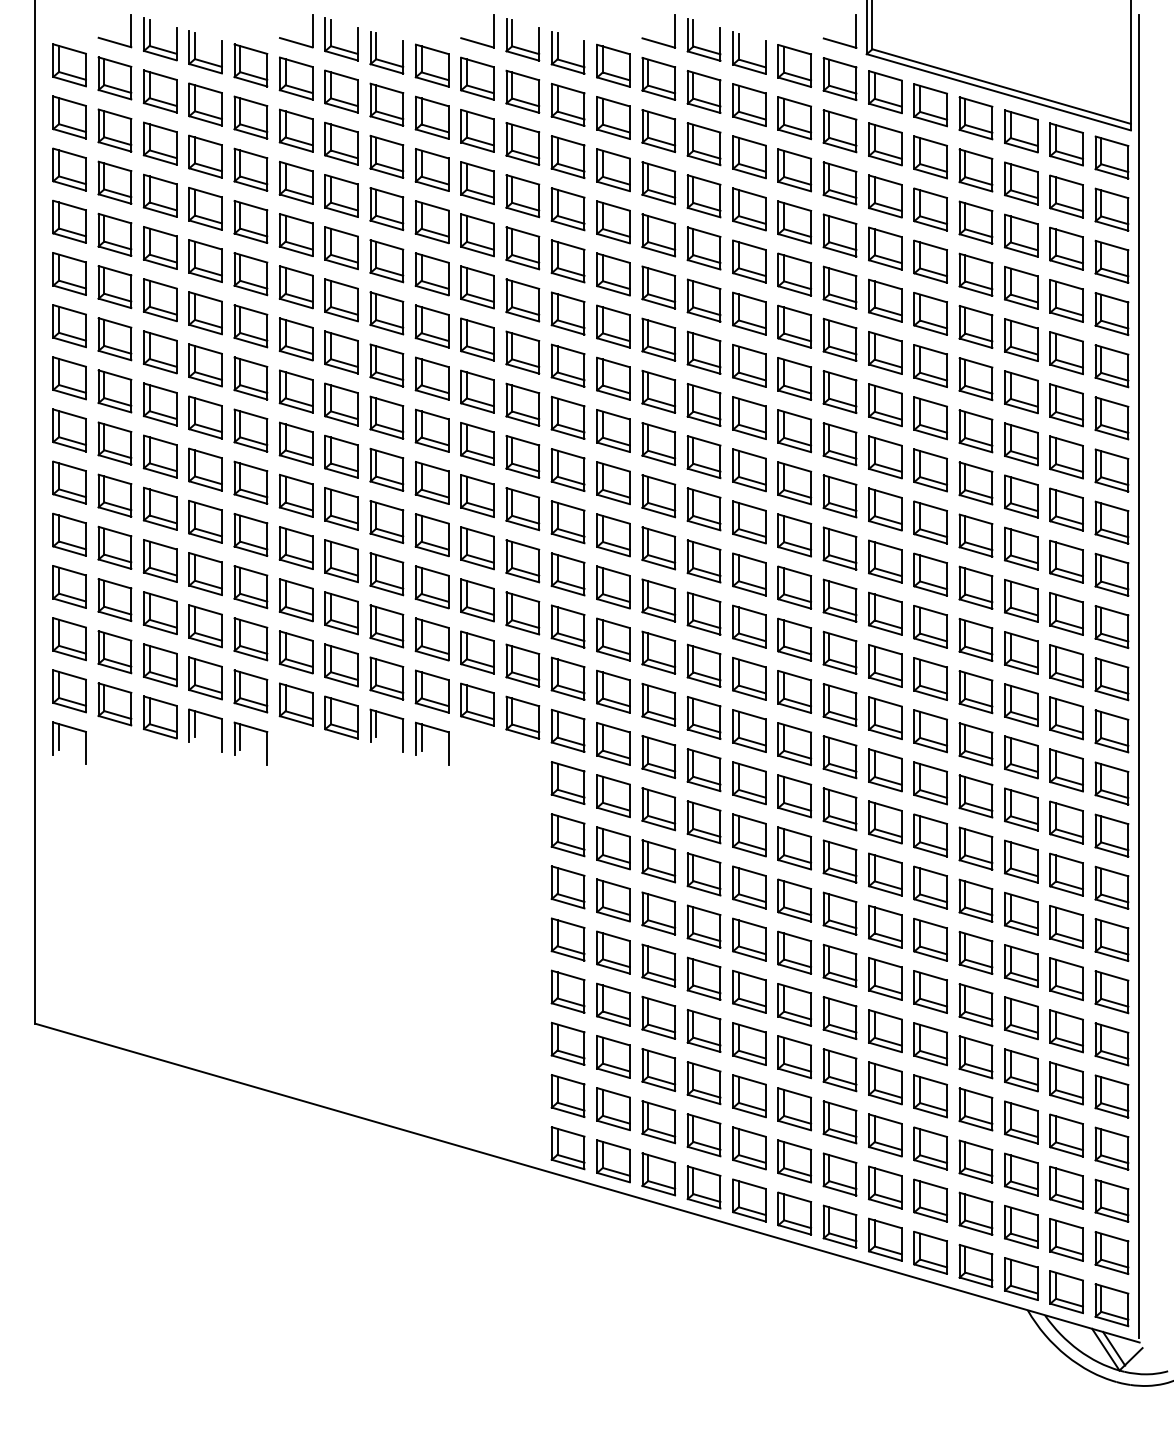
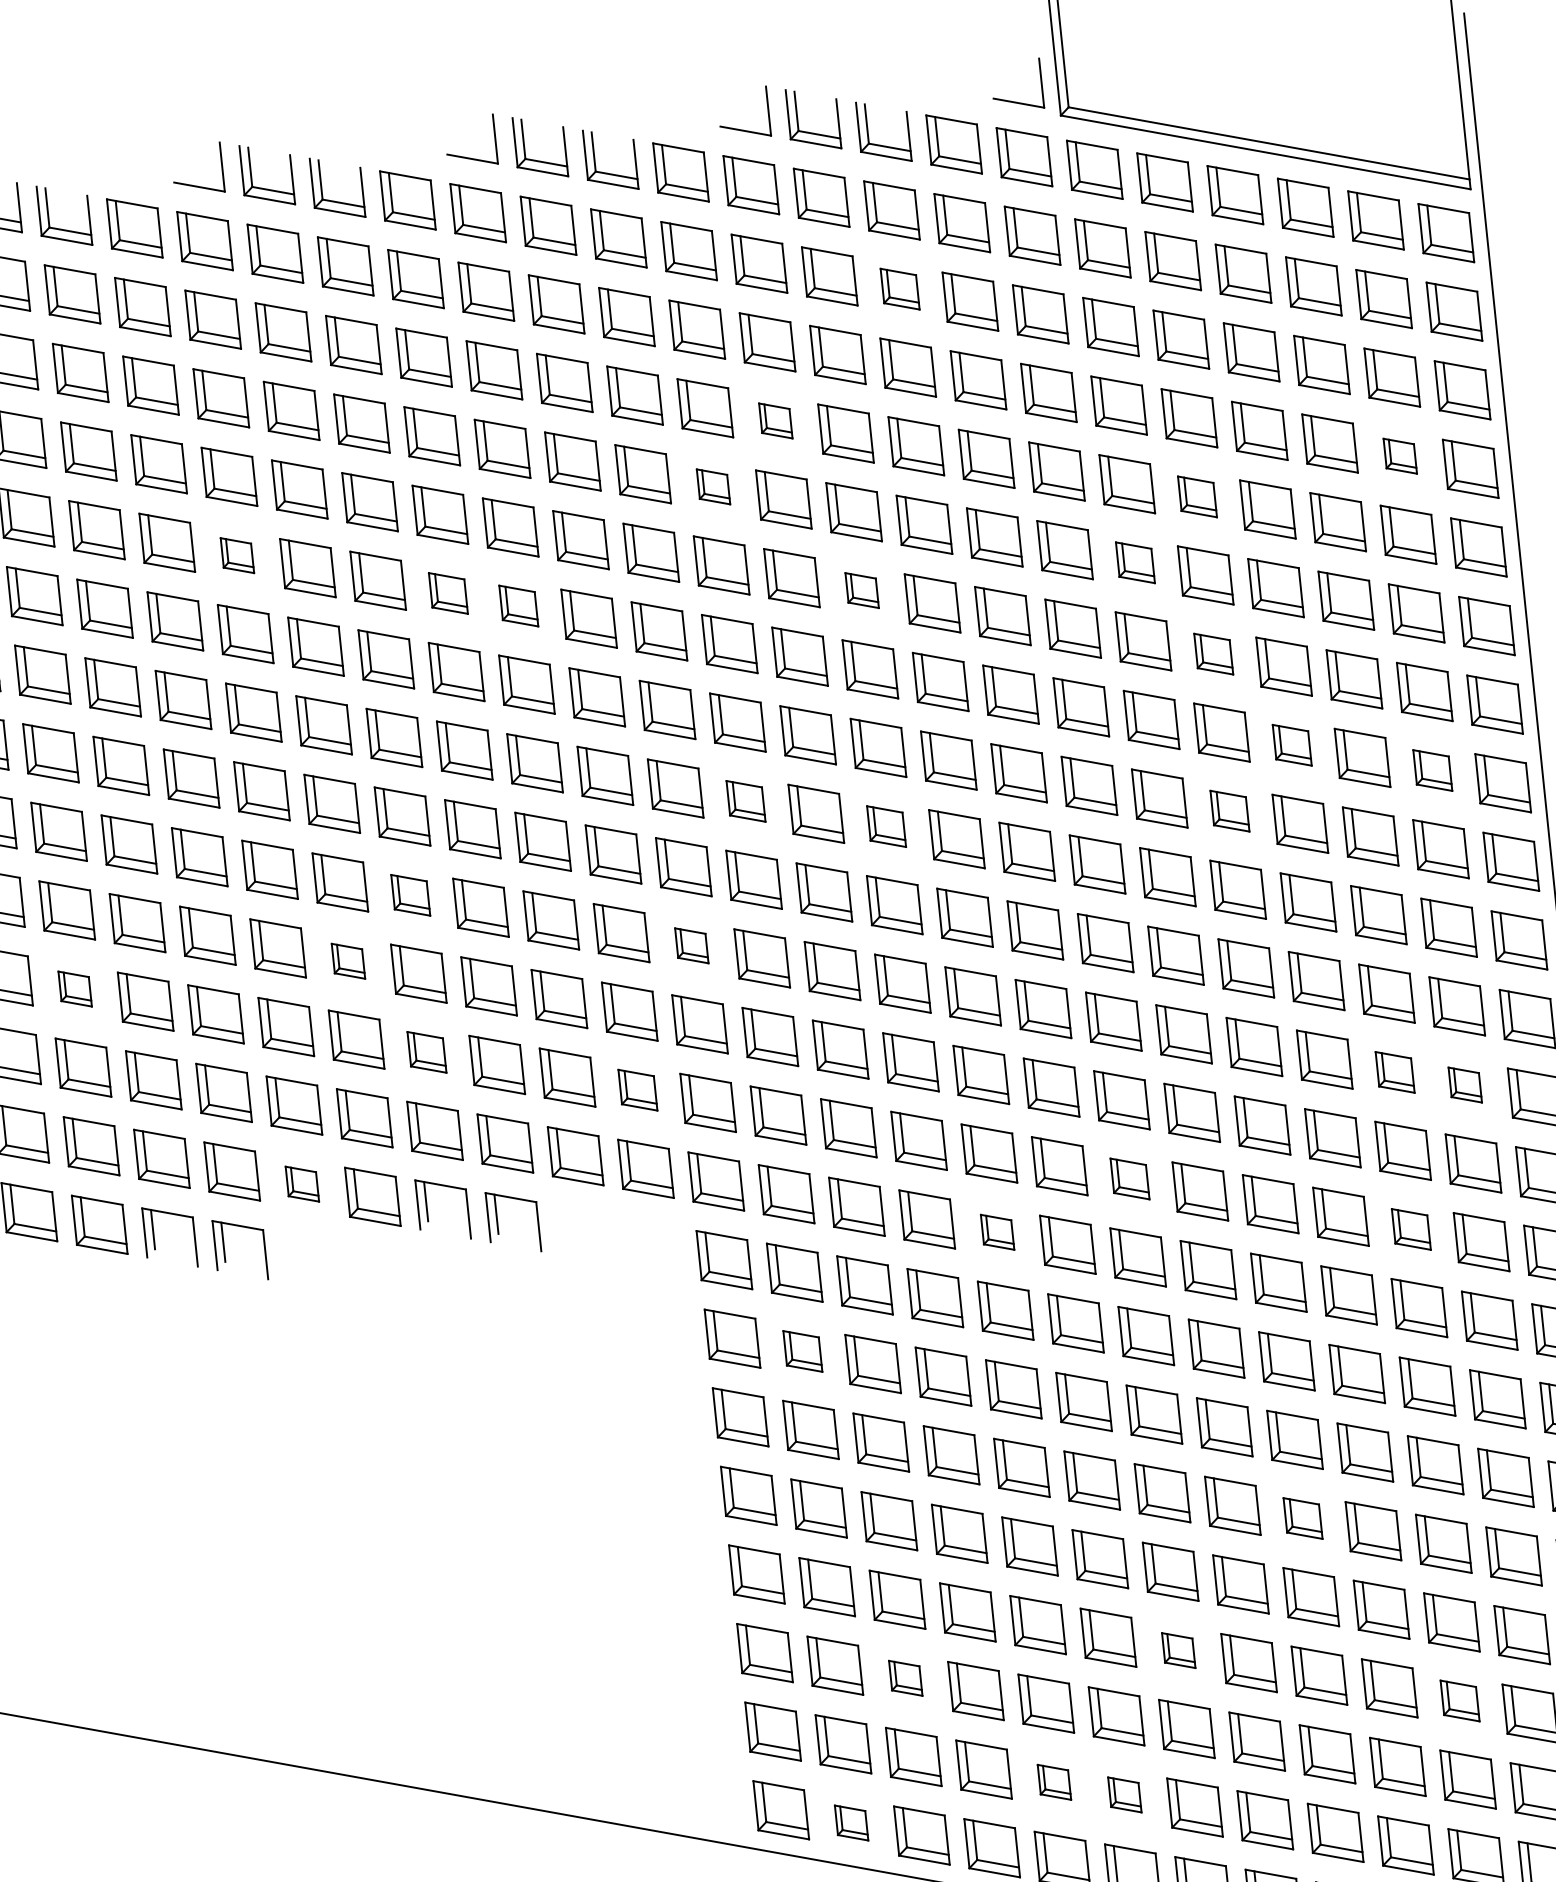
part: (749, 157) -> (900, 289), size x0.7
part: (658, 235) -> (775, 421), size x0.6
part: (613, 274) -> (713, 486), size x0.6
part: (295, 287) -> (236, 555), size x0.6
part: (1066, 300) -> (1400, 455), size x0.6
part: (930, 313) -> (1197, 496), size x0.7
part: (431, 326) -> (447, 593), size x0.7
part: (477, 339) -> (518, 606), size x0.7
part: (703, 352) -> (861, 590), size x0.6
part: (885, 352) -> (1135, 562), size x0.7
part: (930, 418) -> (1213, 654), size x0.7
part: (613, 483) -> (746, 801), size x0.7
part: (975, 483) -> (1291, 745), size x0.7
part: (703, 509) -> (885, 826), size x0.7
part: (1066, 509) -> (1432, 770), size x0.7
part: (386, 522) -> (410, 895), size x0.7
part: (930, 522) -> (1229, 811), size x0.7
part: (159, 560) -> (74, 988), size x0.6
part: (341, 561) -> (348, 961), size x0.6
part: (567, 574) -> (690, 946), size x0.6
part: (386, 626) -> (426, 1052), size x0.7
part: (522, 665) -> (637, 1090), size x0.7
part: (295, 704) -> (301, 1184), size x0.6
part: (1021, 705) -> (1395, 1072), size x0.7
part: (1066, 718) -> (1465, 1085), size x0.6
part: (839, 757) -> (1129, 1179), size x0.7
part: (749, 783) -> (997, 1232), size x0.6
part: (1021, 809) -> (1411, 1229), size x0.7
part: (613, 848) -> (802, 1351), size x0.7
part: (930, 991) -> (1302, 1517), size x0.7
part: (658, 1069) -> (905, 1677), size x0.6
part: (839, 1070) -> (1177, 1650), size x0.6
part: (1021, 1122) -> (1460, 1700), size x0.7
part: (749, 1148) -> (1054, 1782), size x0.6
part: (613, 1161) -> (851, 1823), size x0.6
part: (794, 1161) -> (1124, 1795), size x0.6

